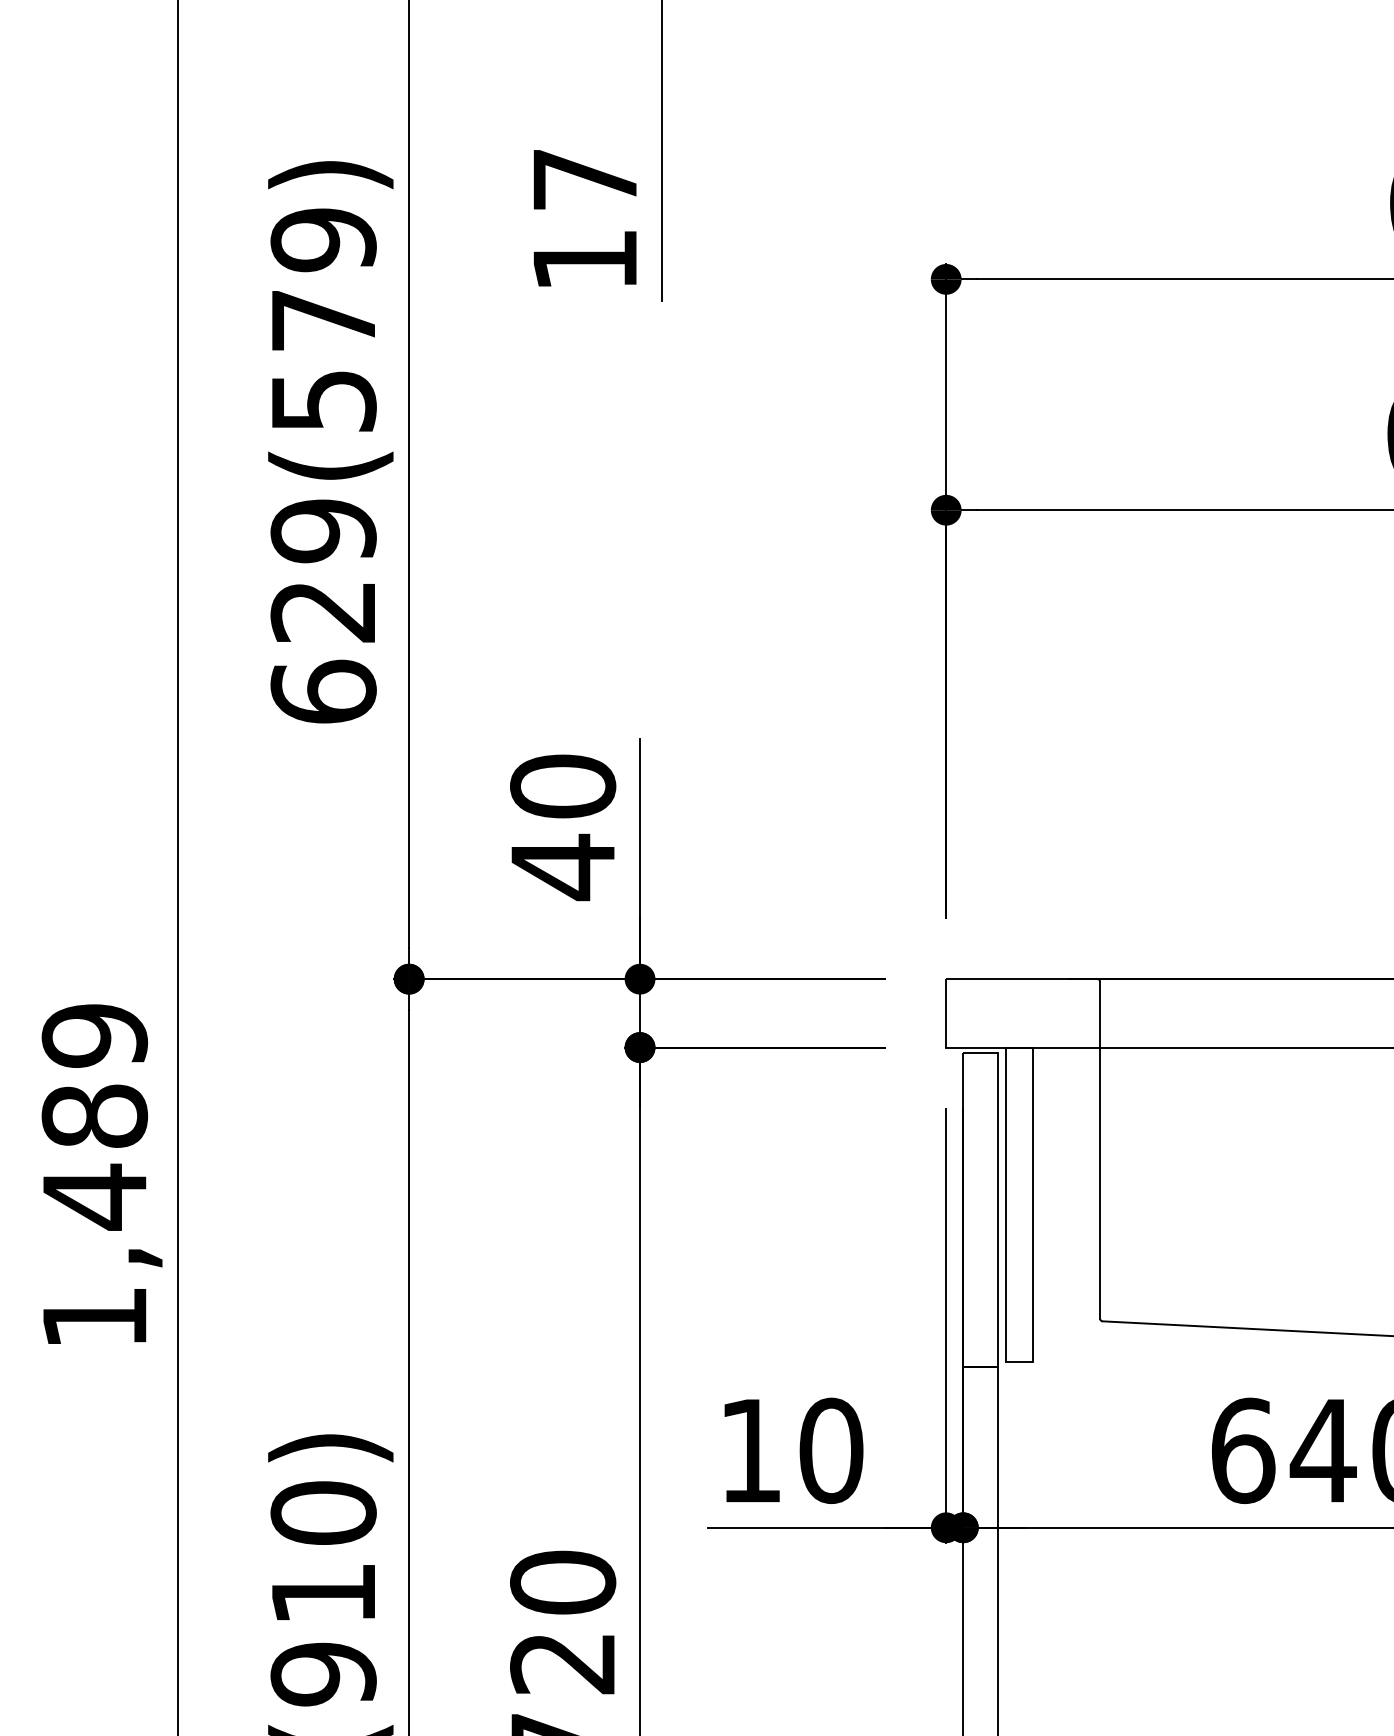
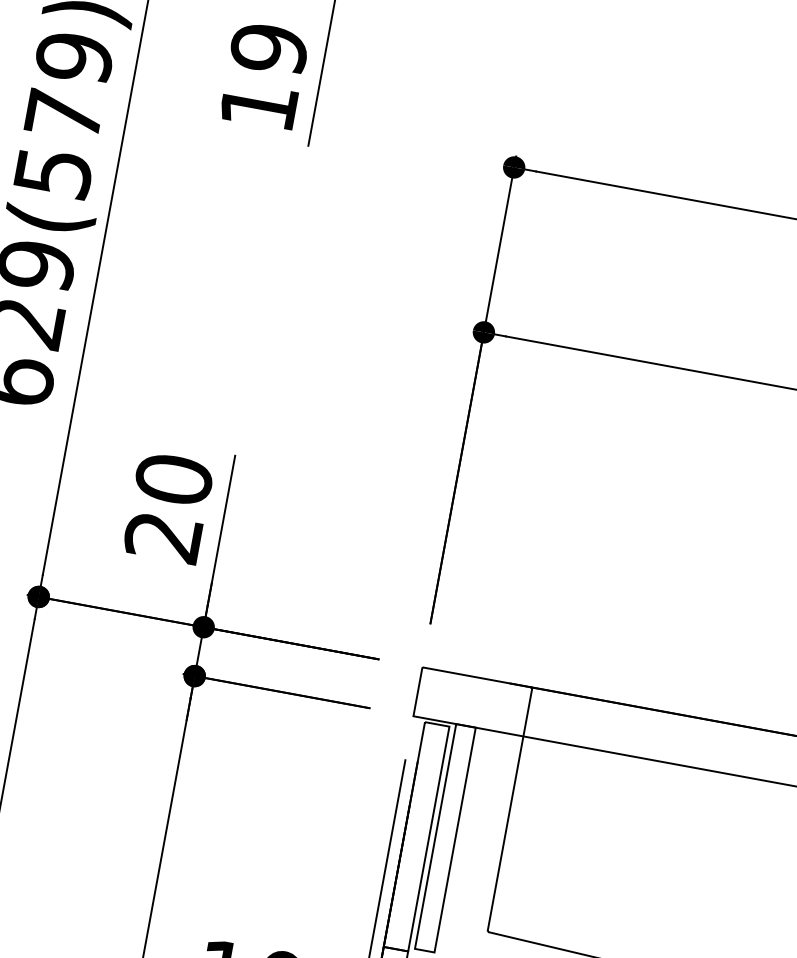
text: (585, 179) -> (269, 48), 17 -> 19
text: (562, 867) -> (162, 537), 40 -> 20

